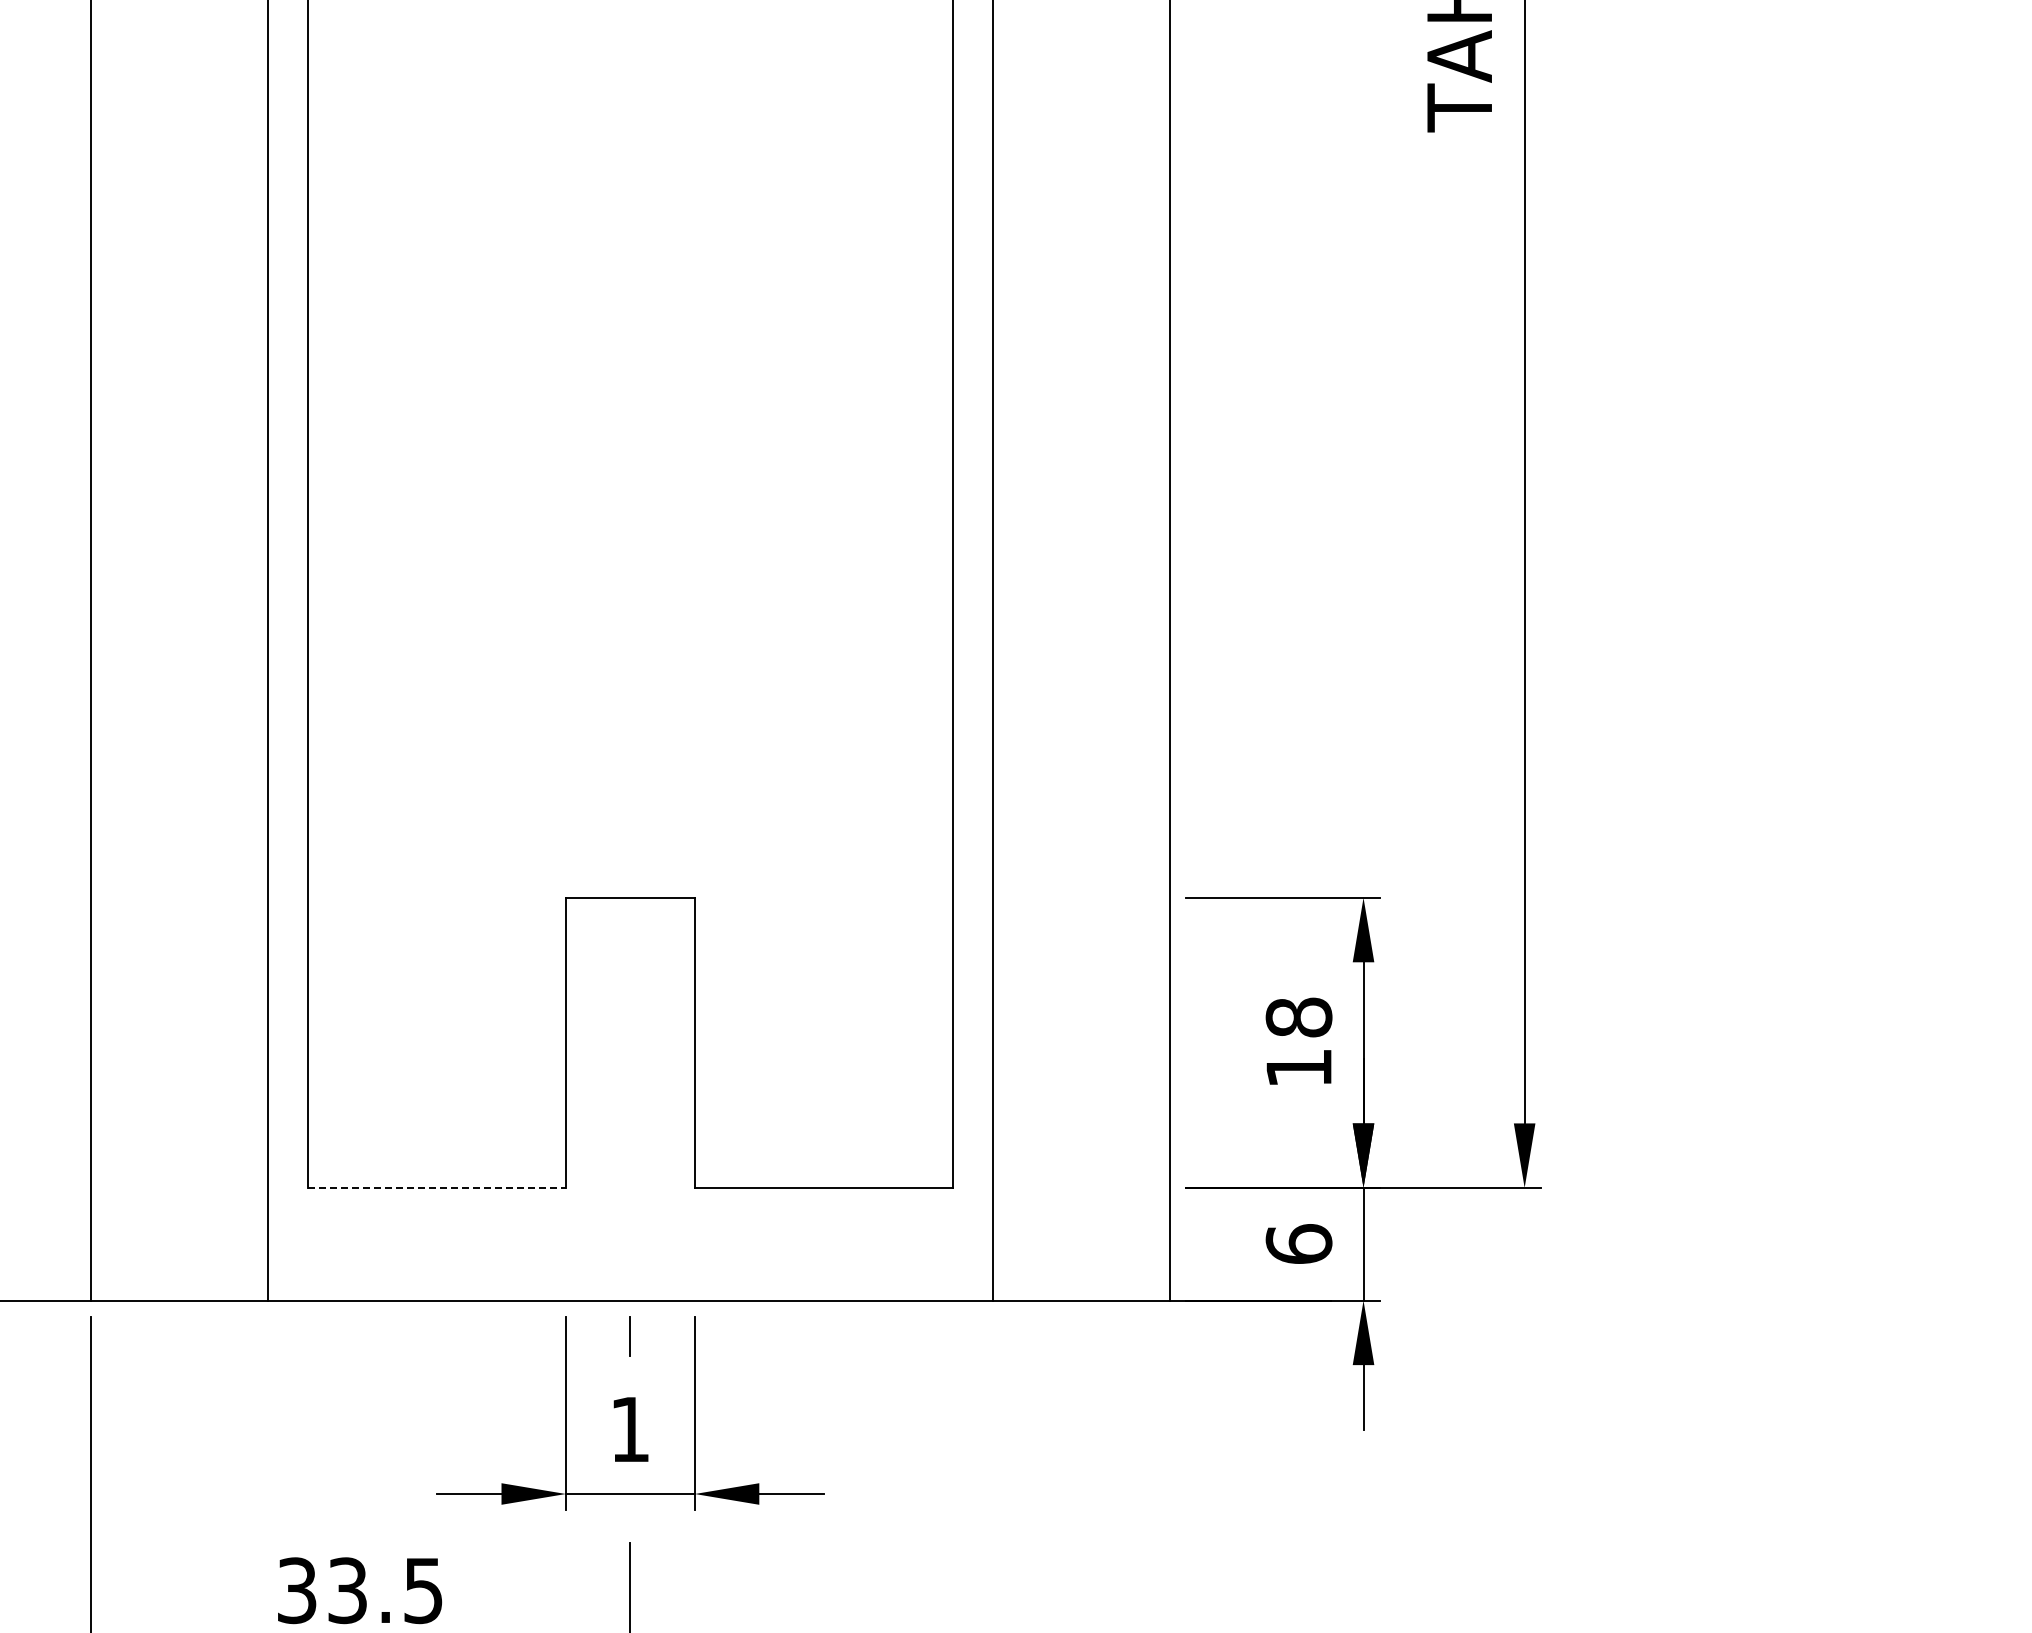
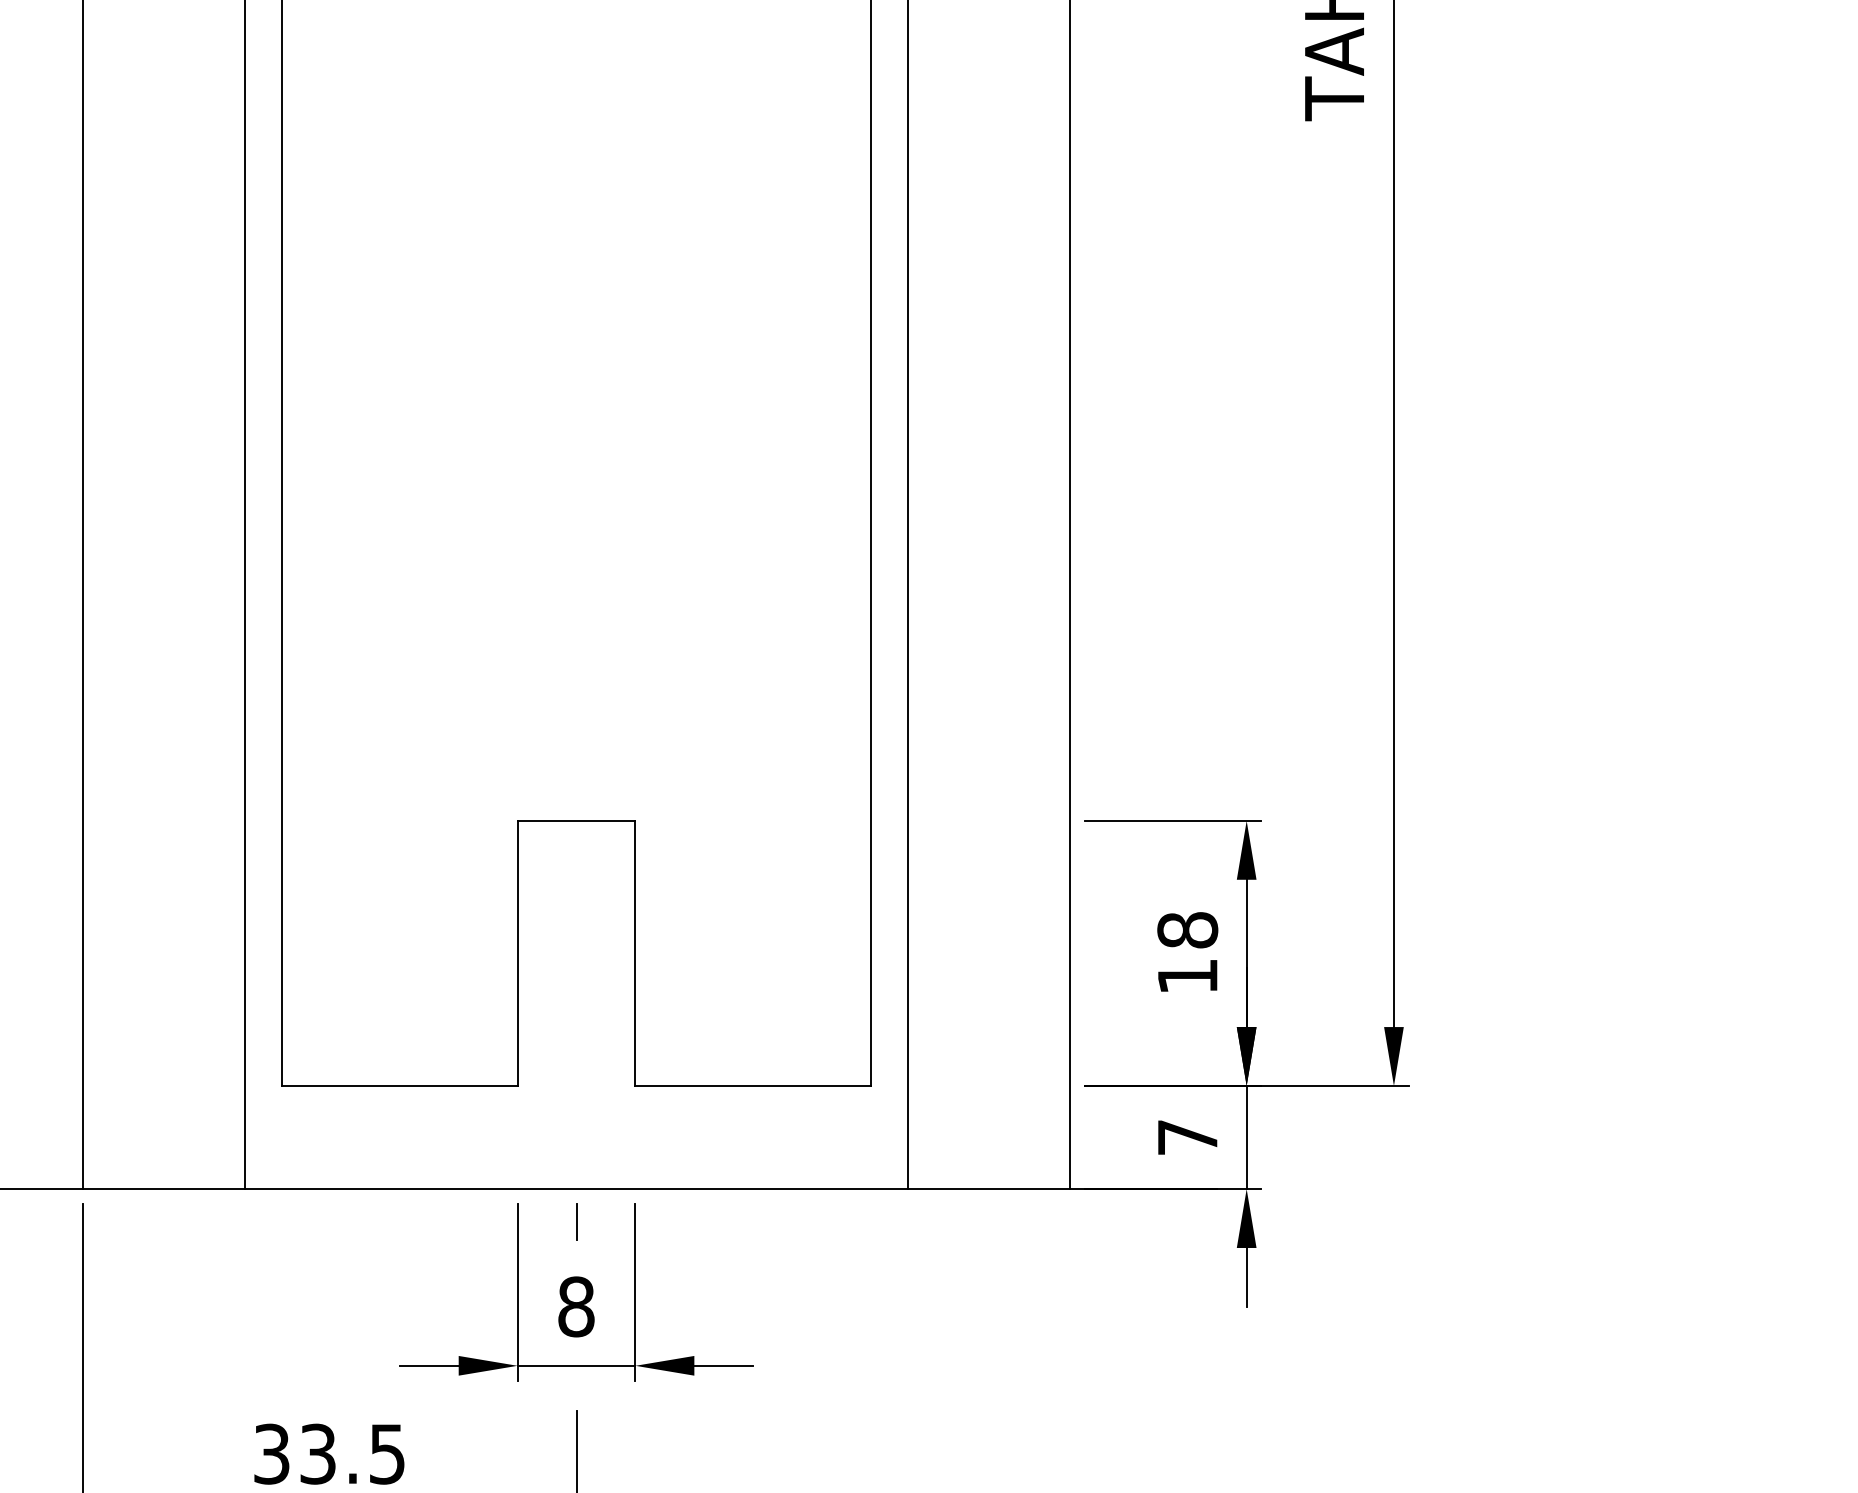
line: (437, 1187) -> (400, 1085), dashed -> solid
text: (1298, 1243) -> (1187, 1136), 6 -> 7
text: (630, 1429) -> (576, 1306), 1 -> 8

